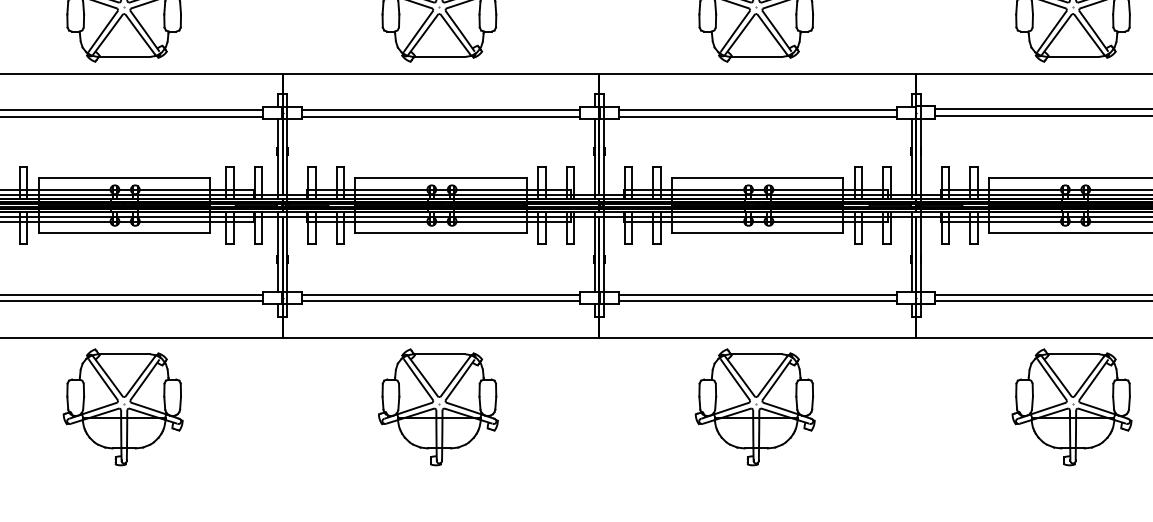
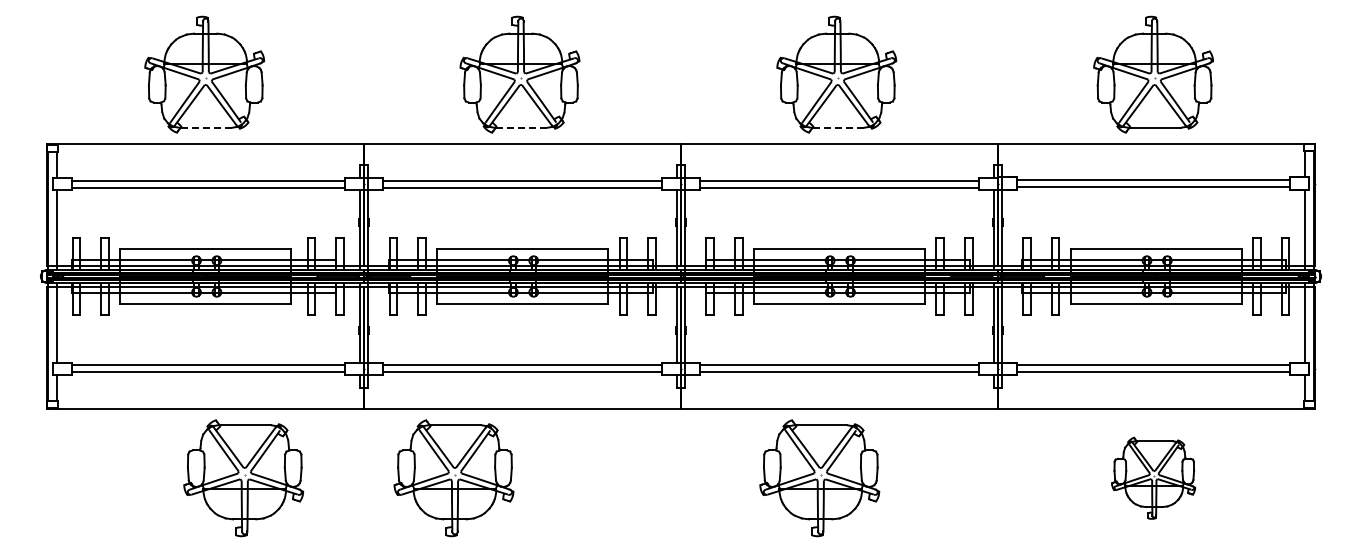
line: (123, 56) -> (205, 127), solid -> dashed
line: (438, 56) -> (520, 127), solid -> dashed
line: (755, 56) -> (837, 127), solid -> dashed
part: (122, 407) -> (243, 478), moved
part: (437, 407) -> (453, 478), moved
part: (754, 407) -> (819, 478), moved
part: (1071, 407) -> (1153, 478), size x0.7

